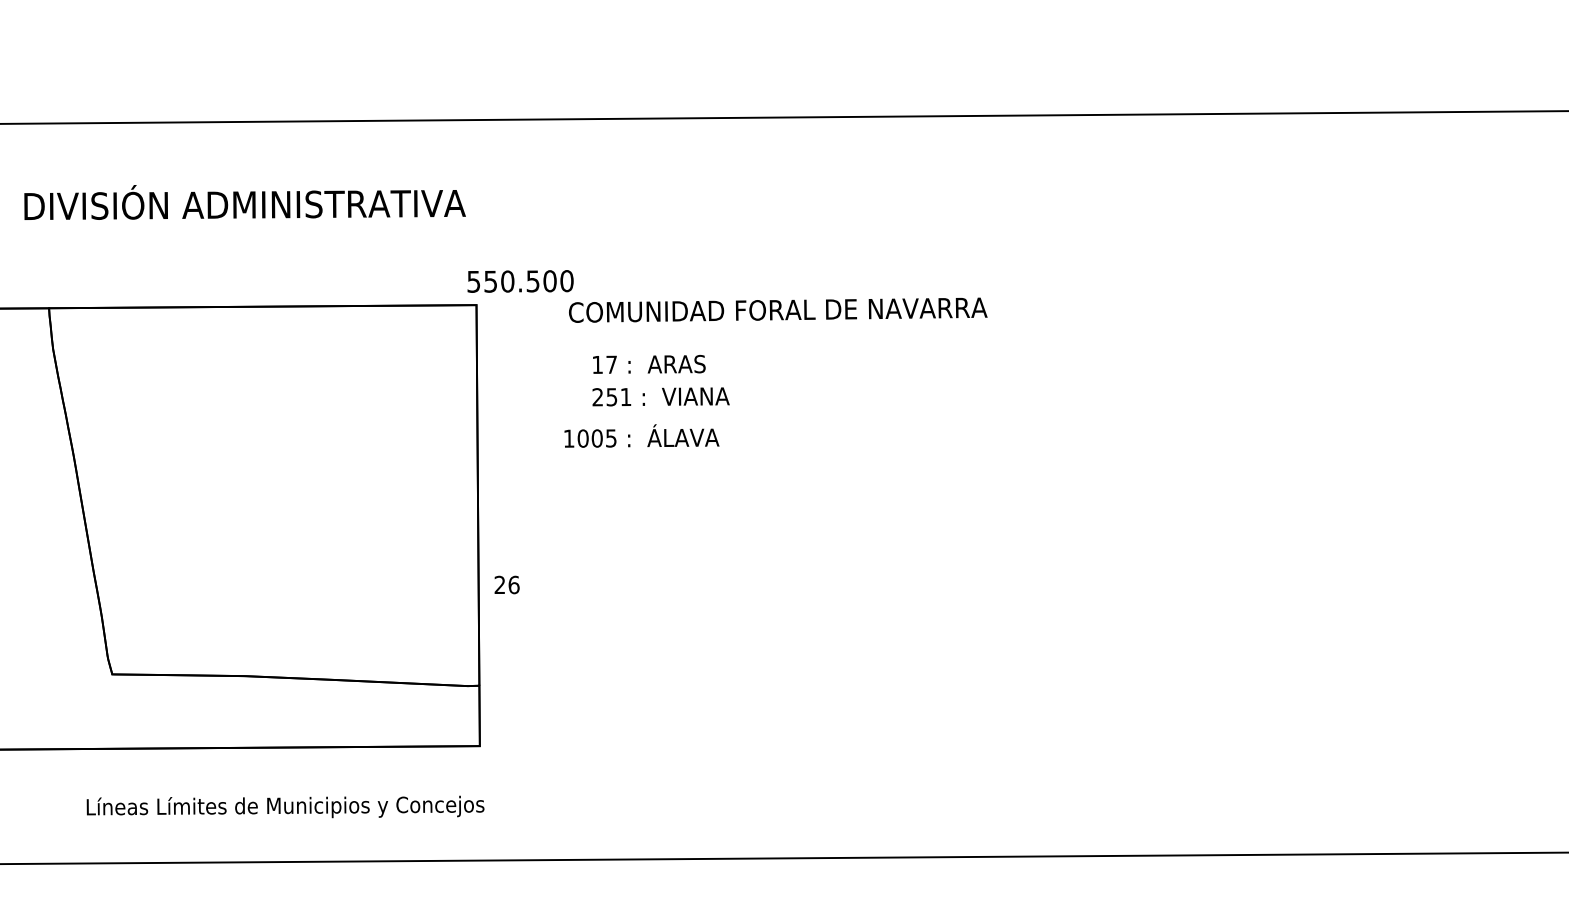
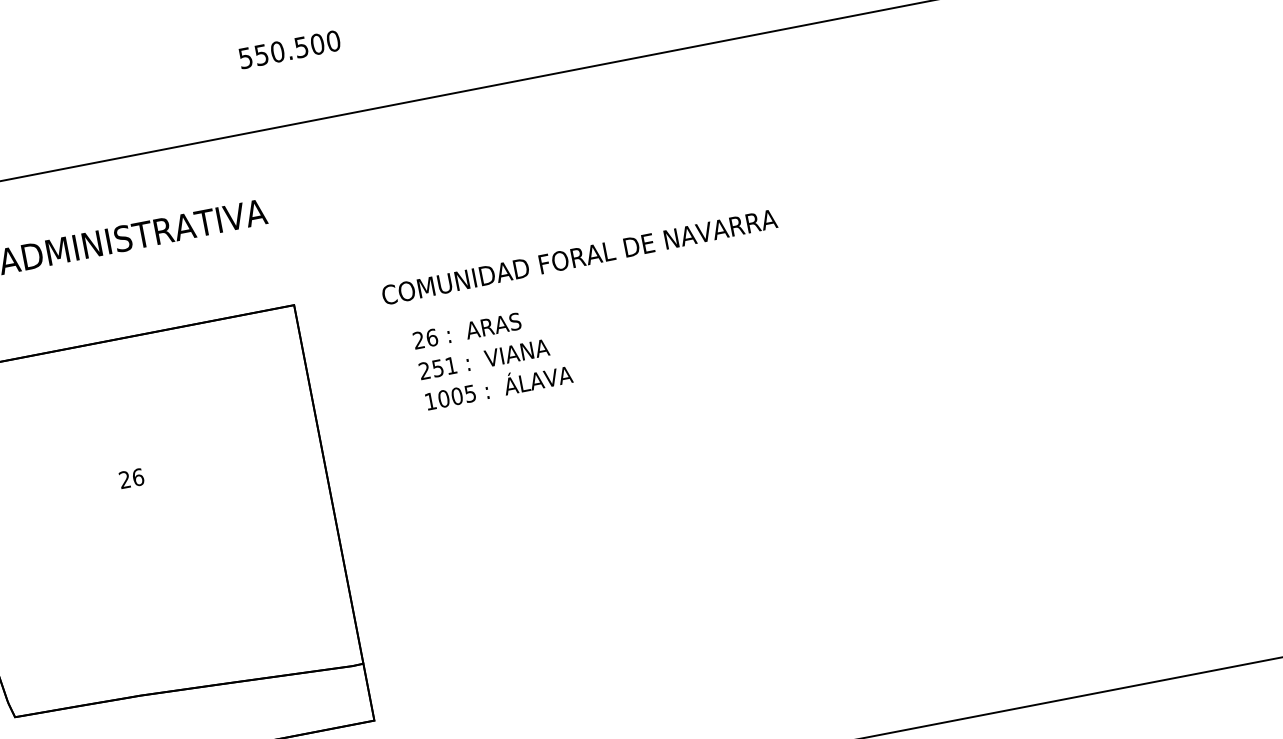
text: (520, 281) -> (289, 49), moved
text: (604, 364) -> (425, 338), 17 -> 26
text: (641, 435) -> (498, 385), moved
text: (506, 584) -> (131, 478), moved

